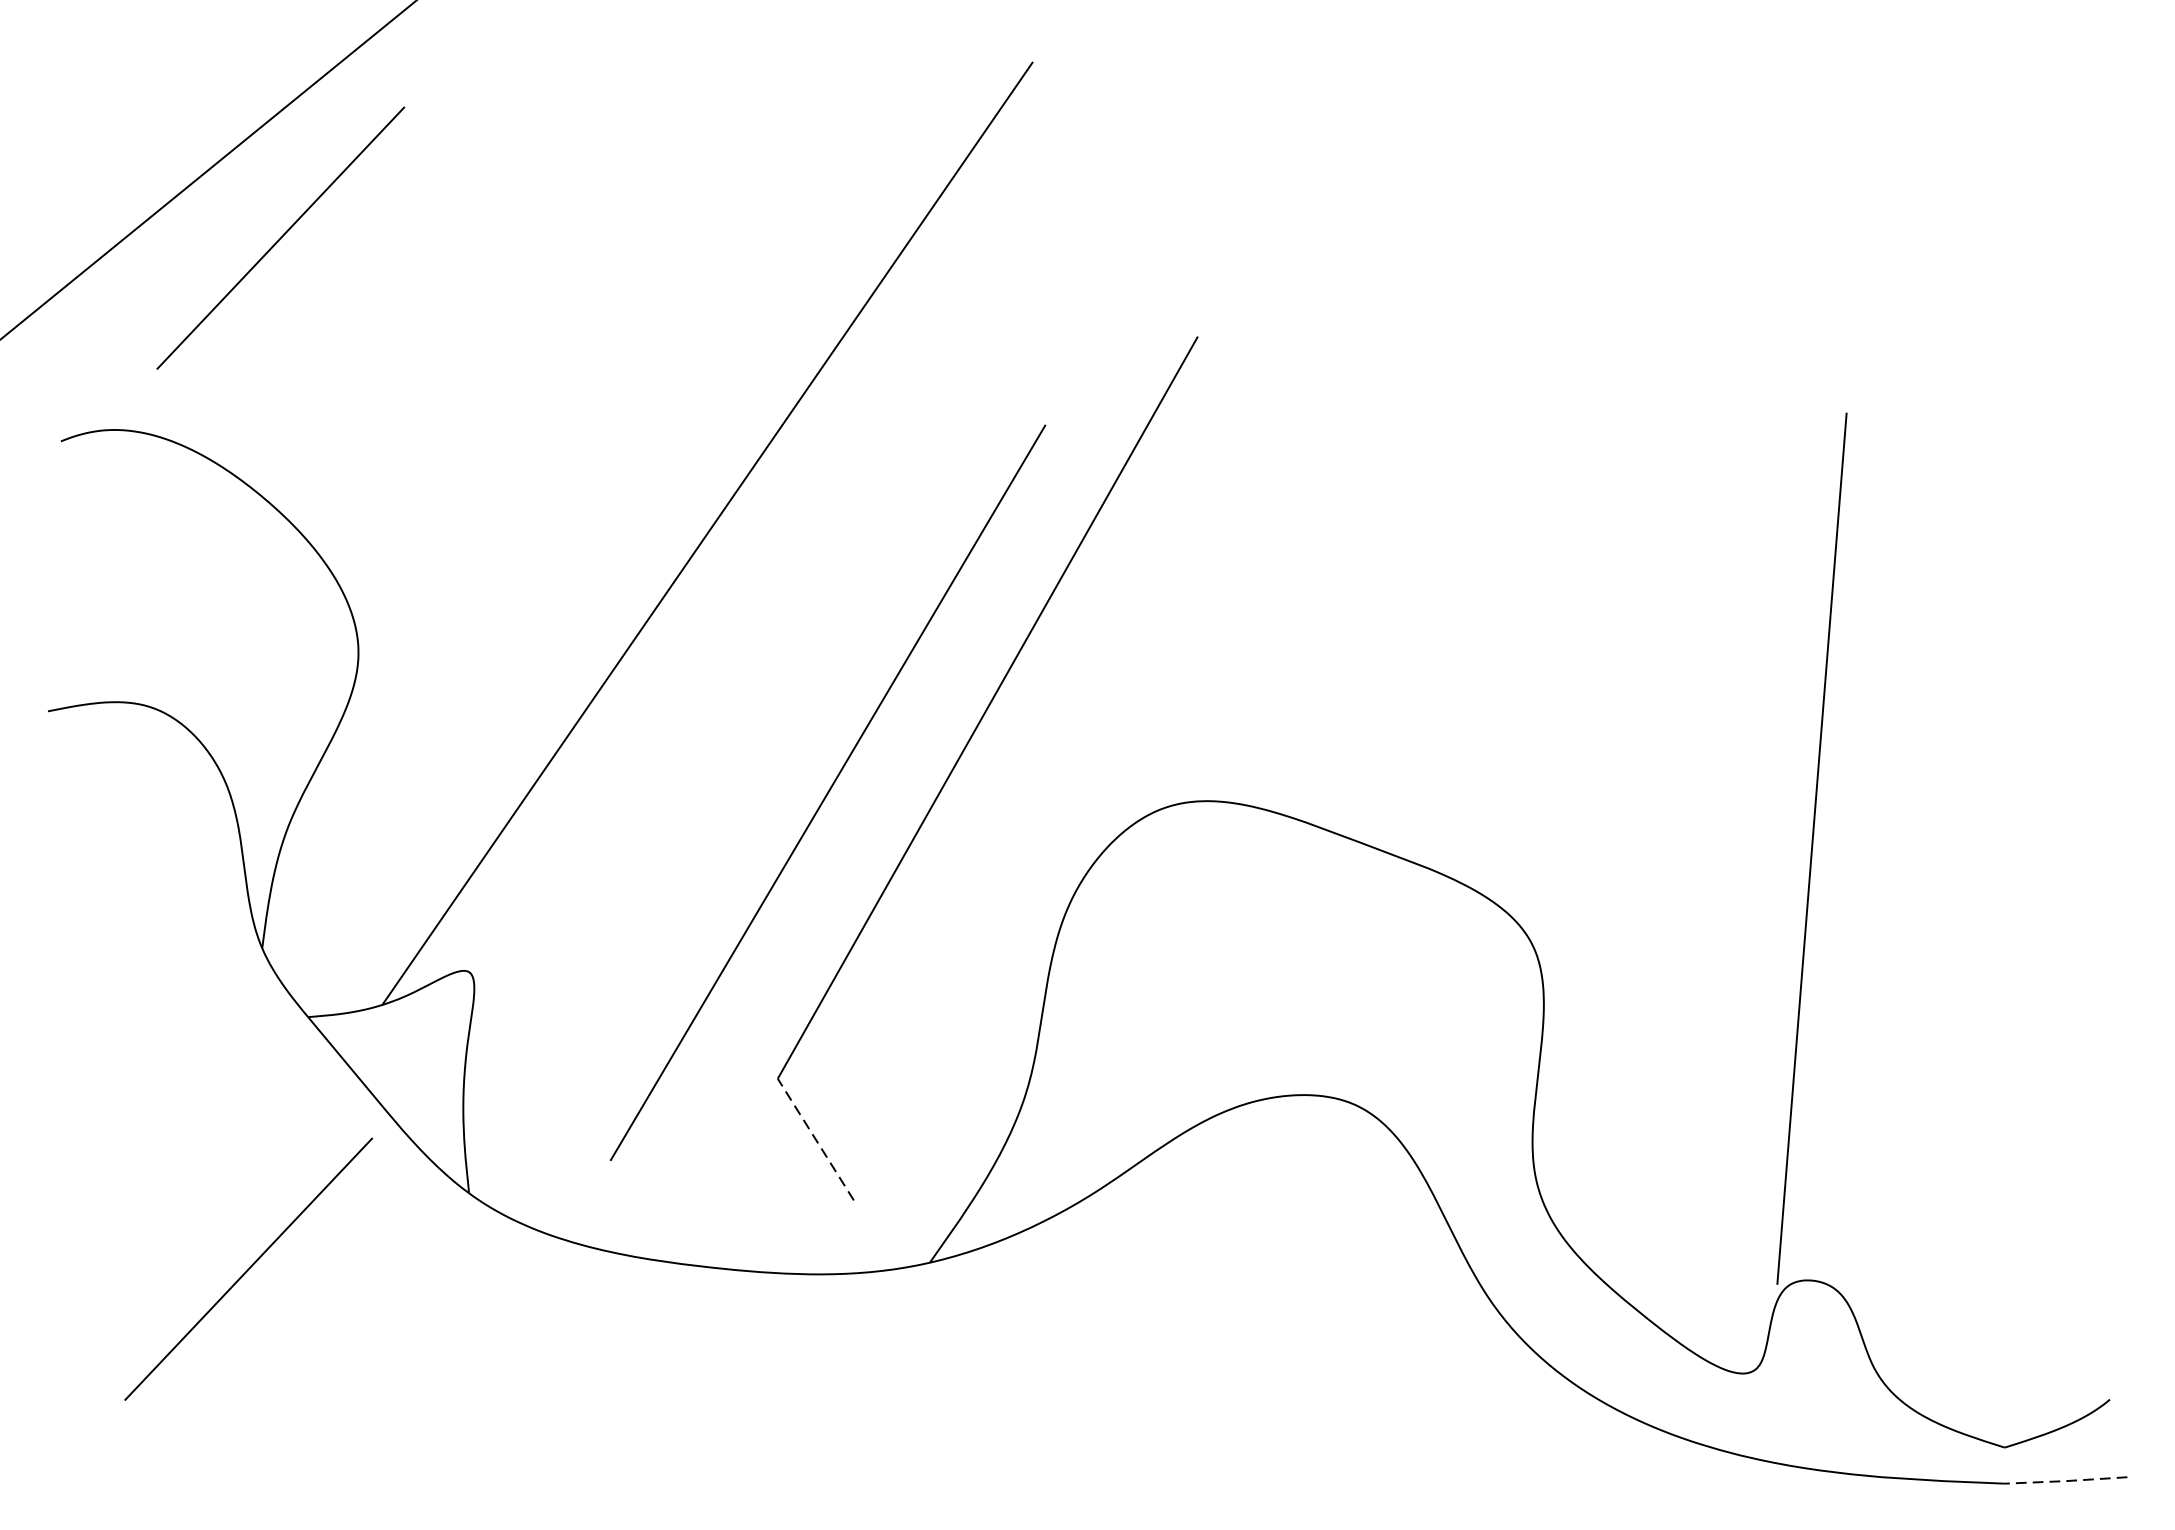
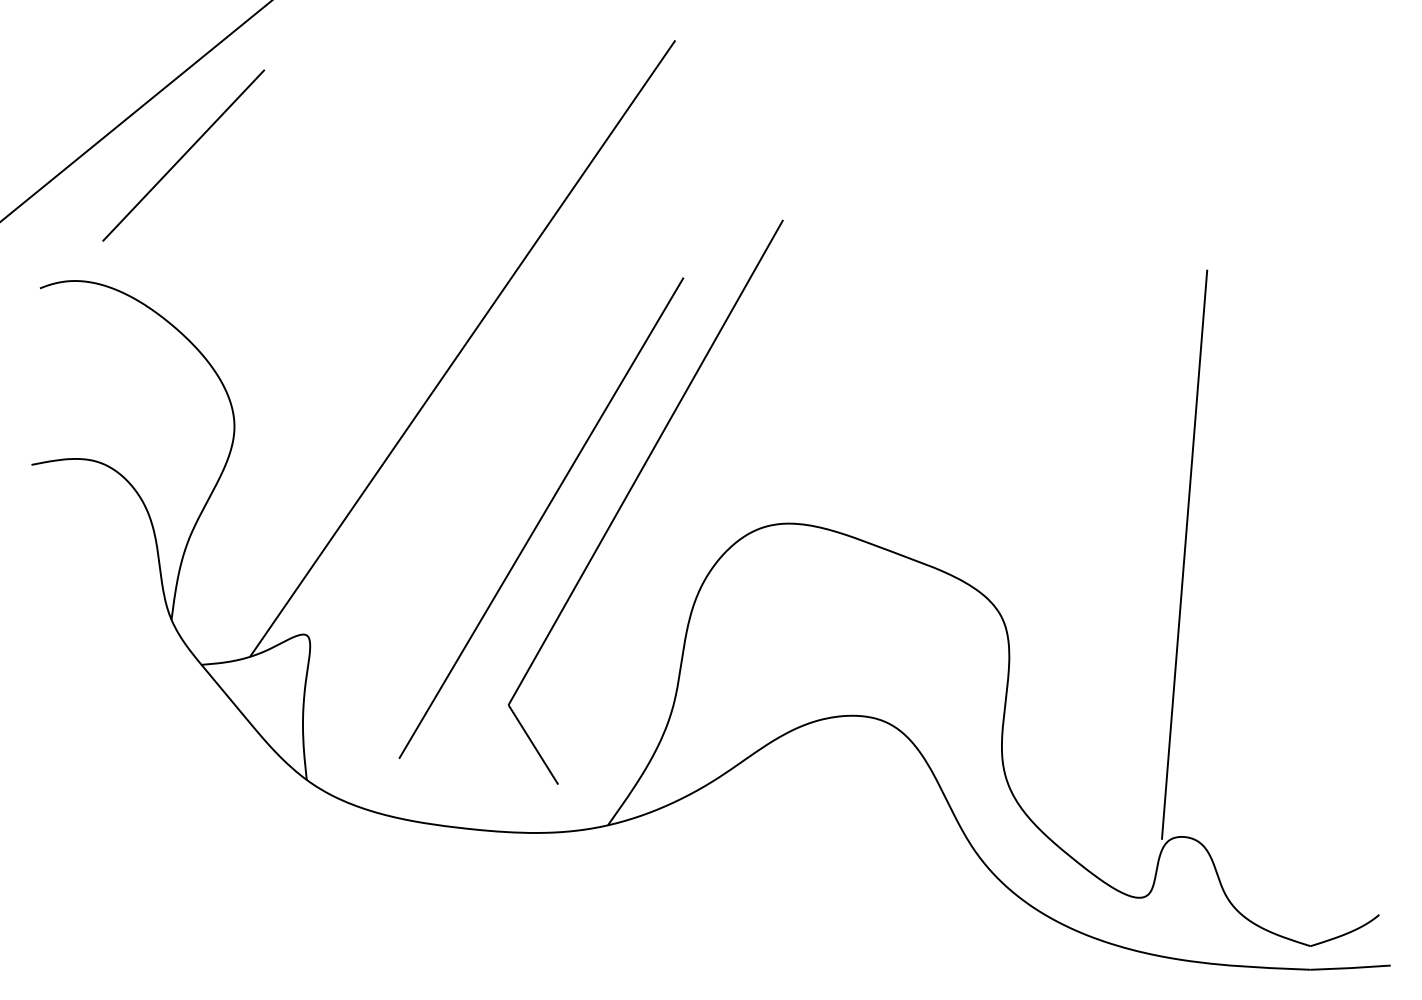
line: (815, 1139) -> (533, 744), dashed -> solid
line: (248, 1269) -> (162, 829), removed
line: (2065, 1481) -> (1350, 968), dashed -> solid

